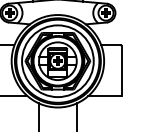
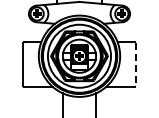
line: (121, 70) -> (135, 64), solid -> dashed

